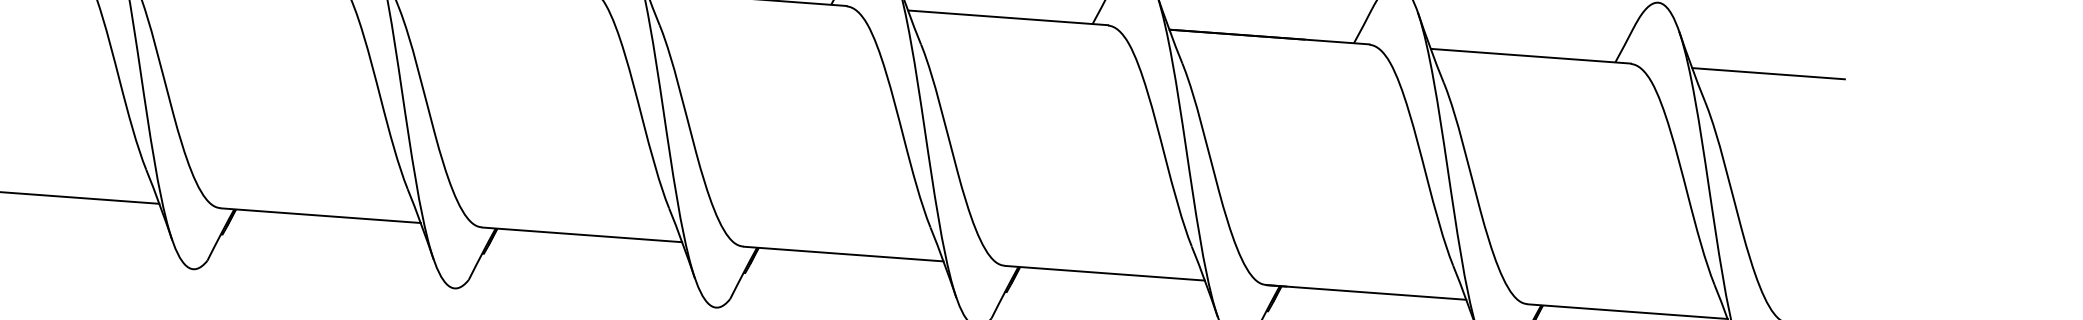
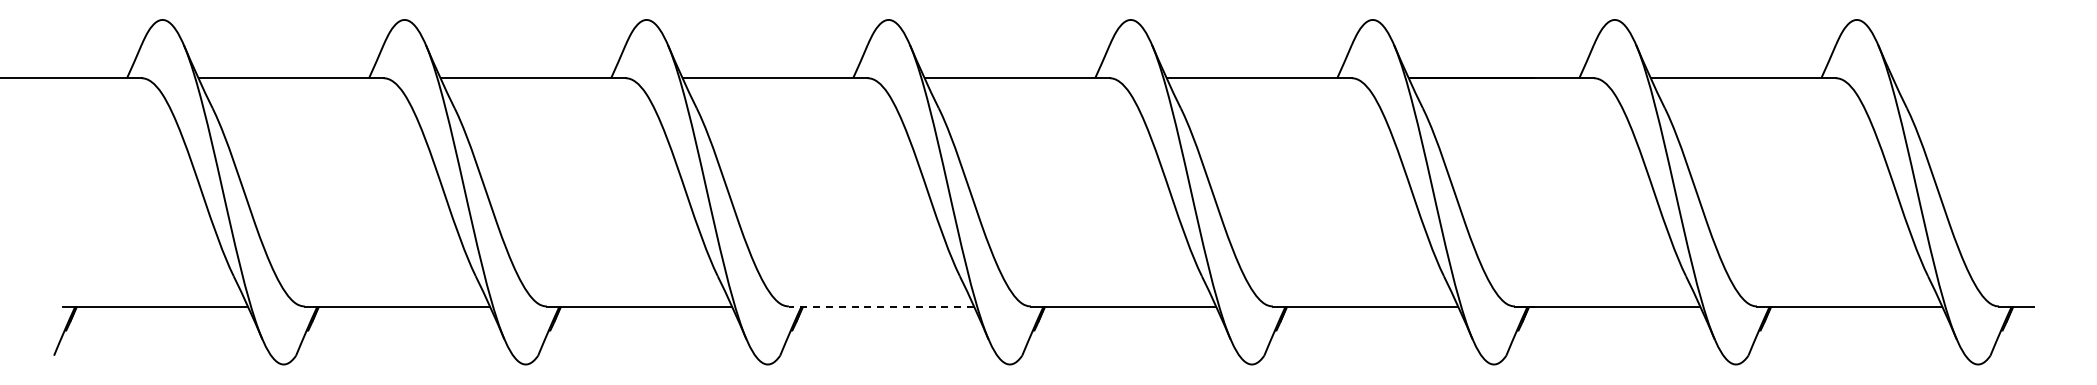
line: (1768, 73) -> (1963, 77), removed
line: (582, 234) -> (881, 306), solid -> dashed

